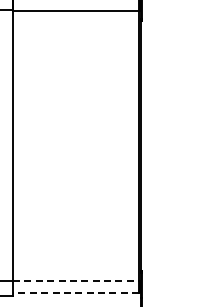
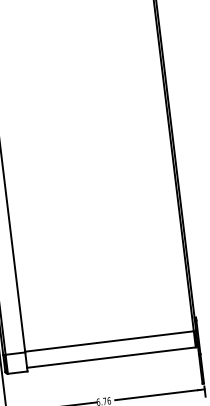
line: (76, 280) -> (109, 341), dashed -> solid
line: (75, 292) -> (110, 357), dashed -> solid

